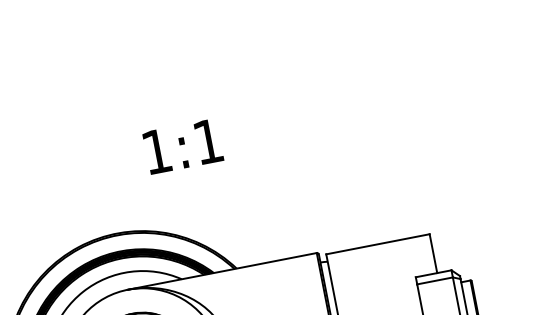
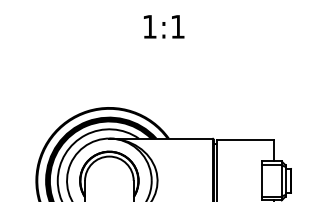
text: (183, 145) -> (164, 26), moved

